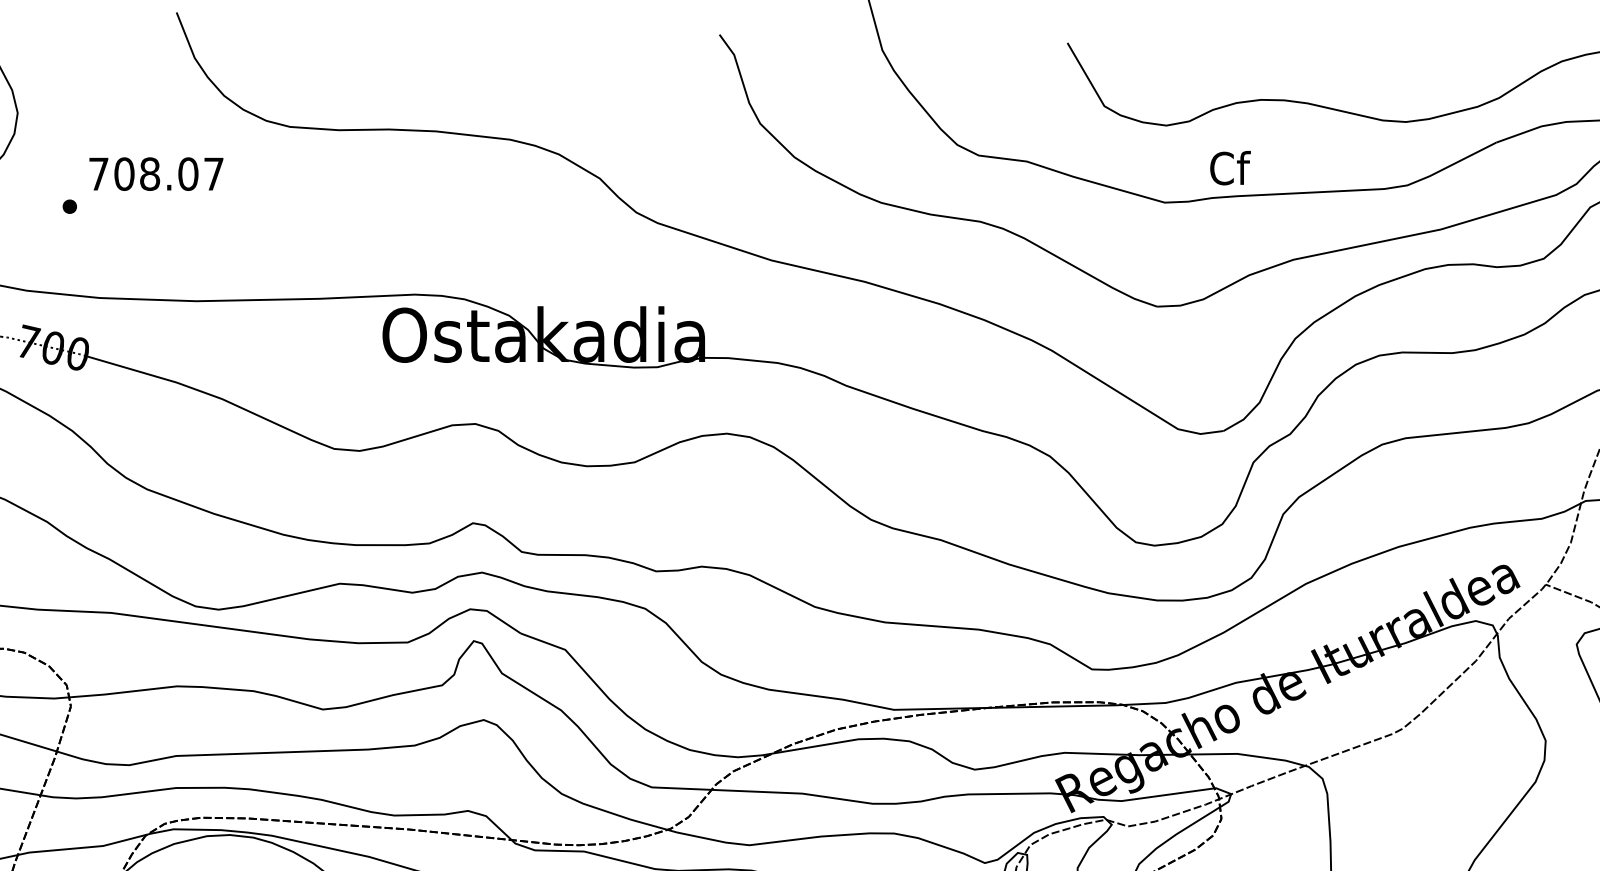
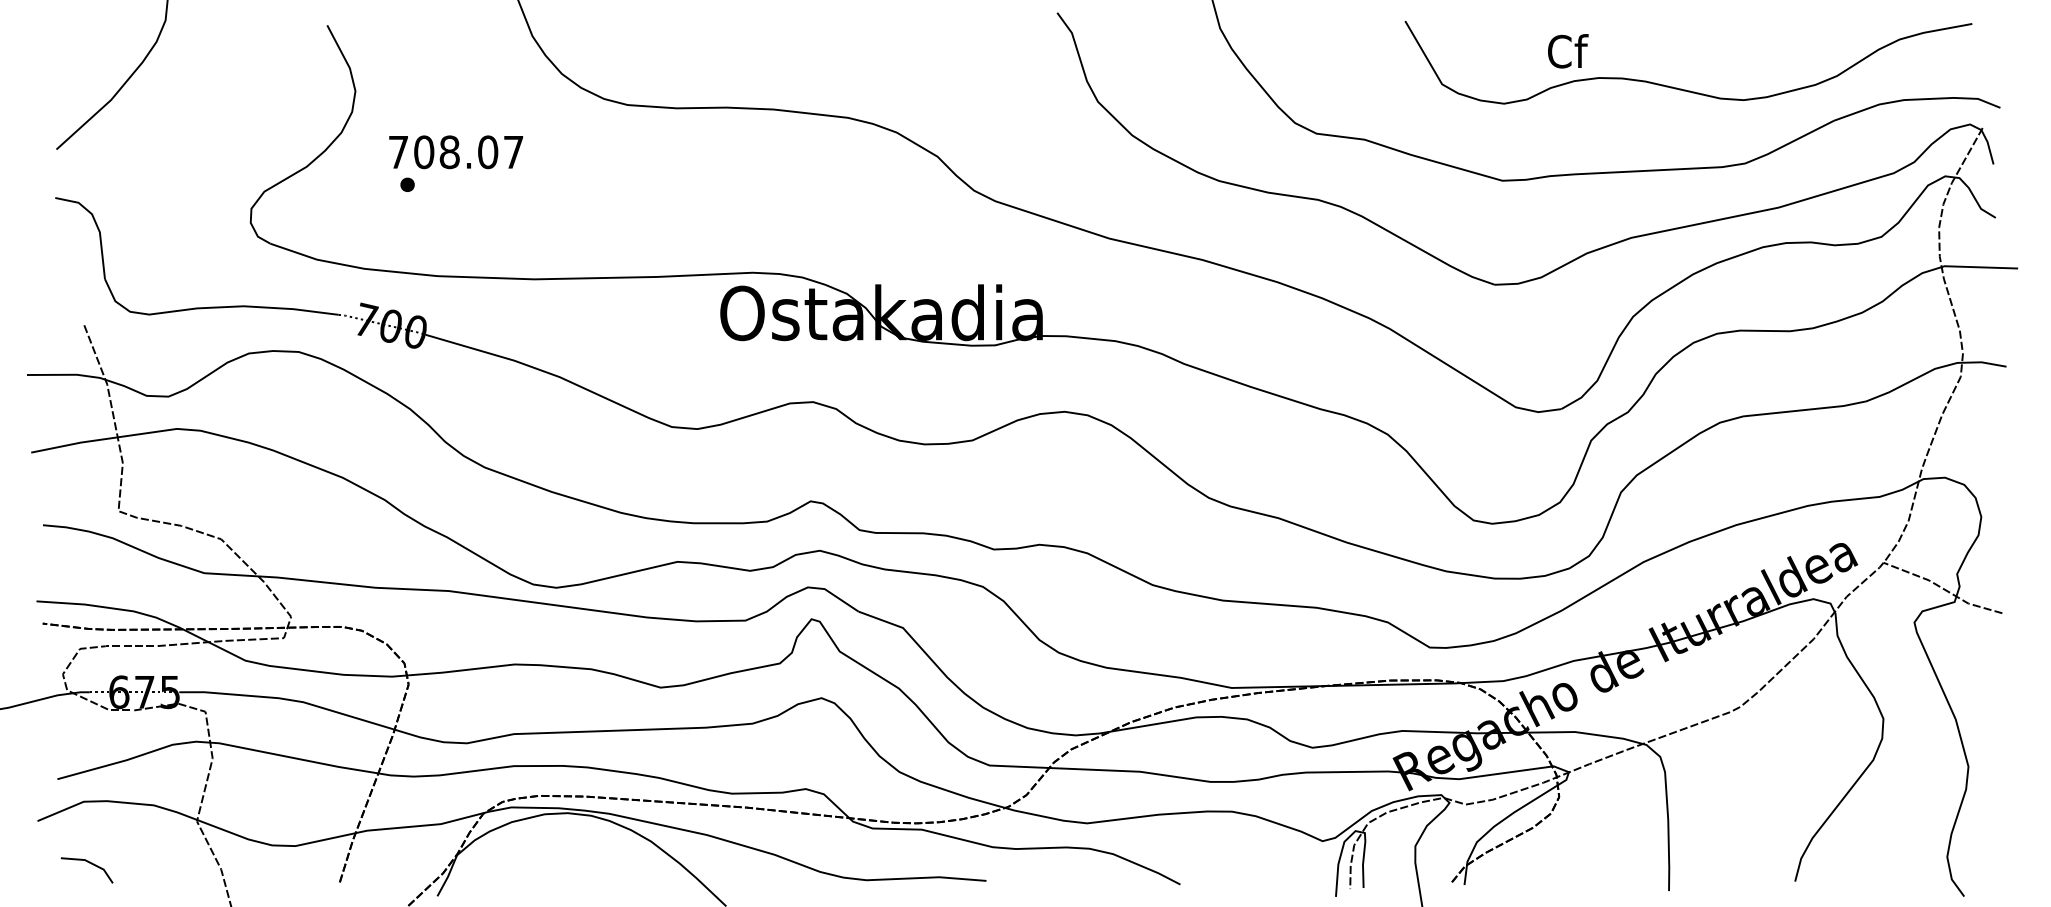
text: (1230, 168) -> (1568, 51), moved
text: (156, 174) -> (456, 152), moved

